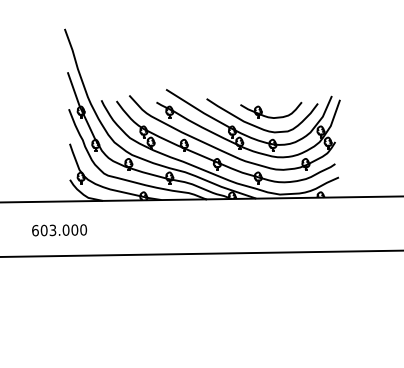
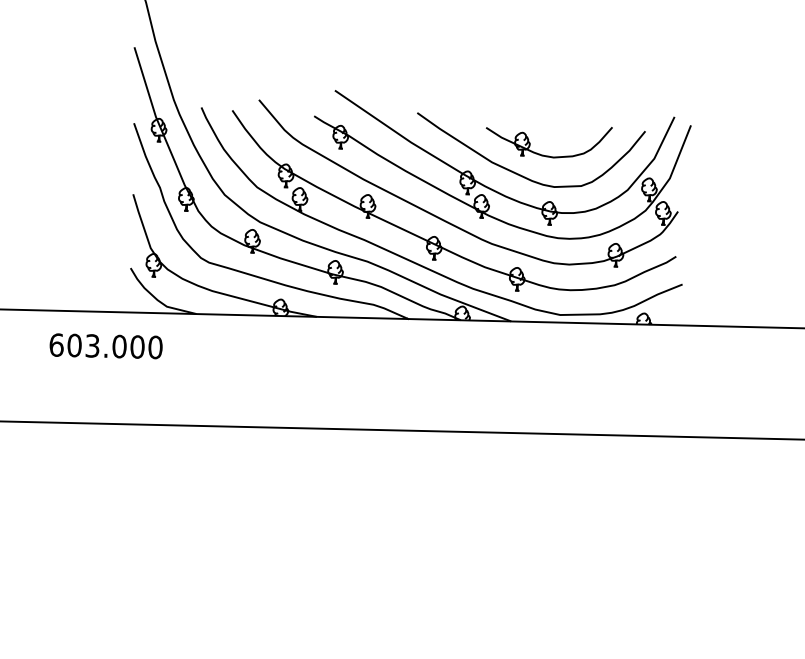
text: (59, 230) -> (106, 346), moved

